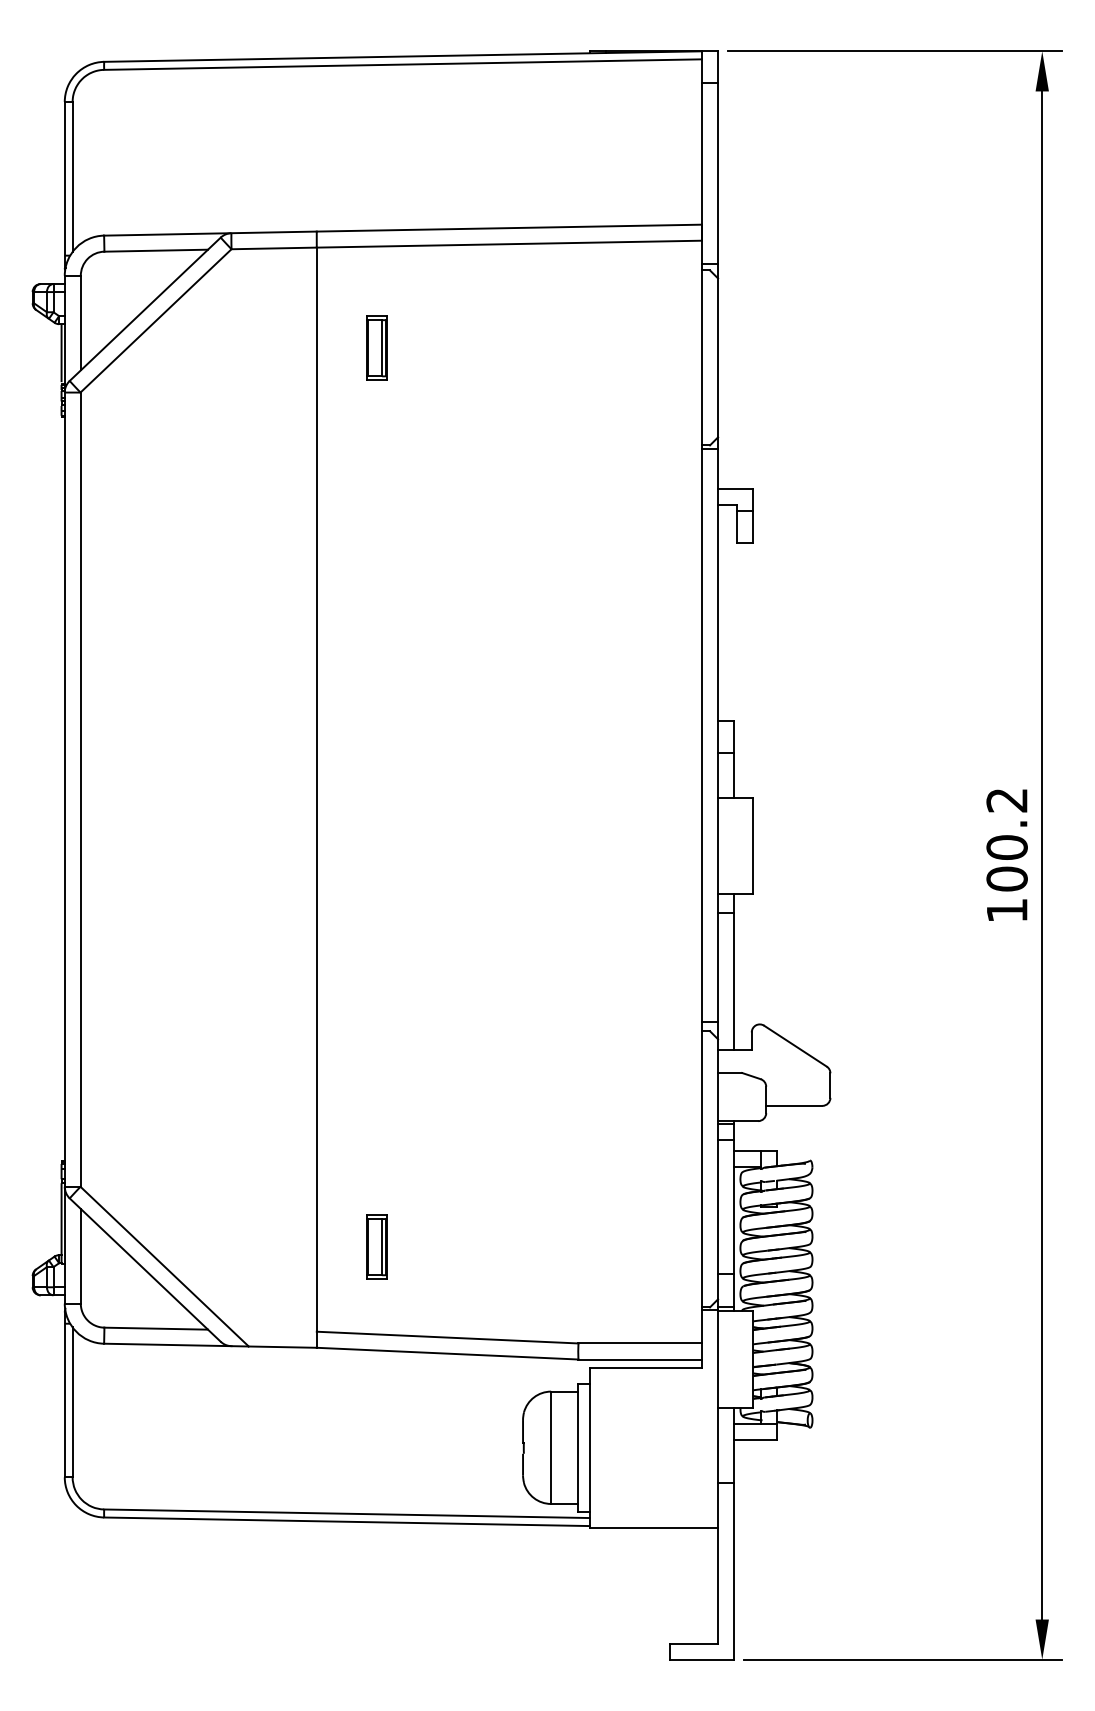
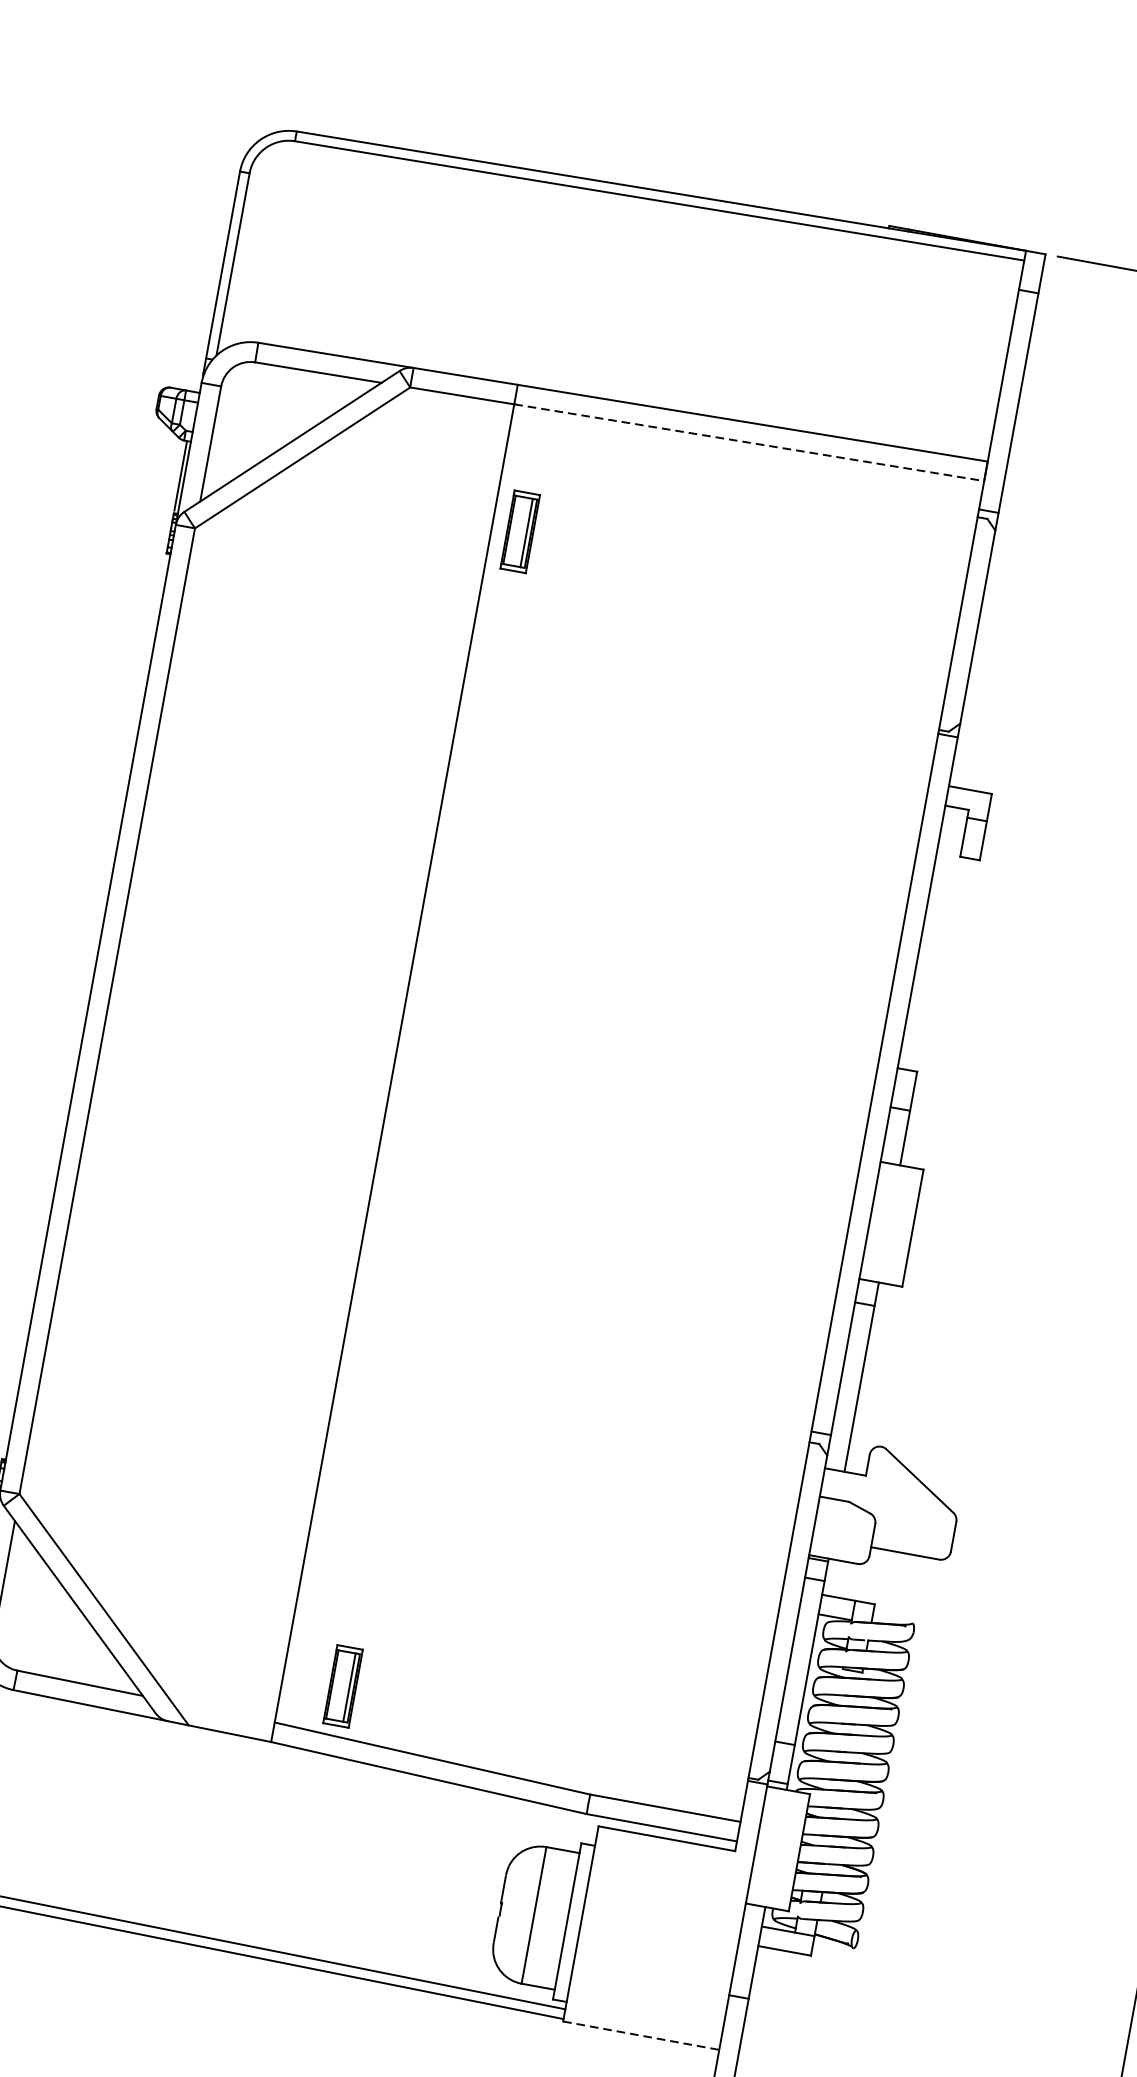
line: (509, 244) -> (749, 443), solid -> dashed
part: (376, 347) -> (519, 530), moved
part: (376, 1246) -> (342, 1685), moved
line: (654, 1528) -> (641, 2036), solid -> dashed

